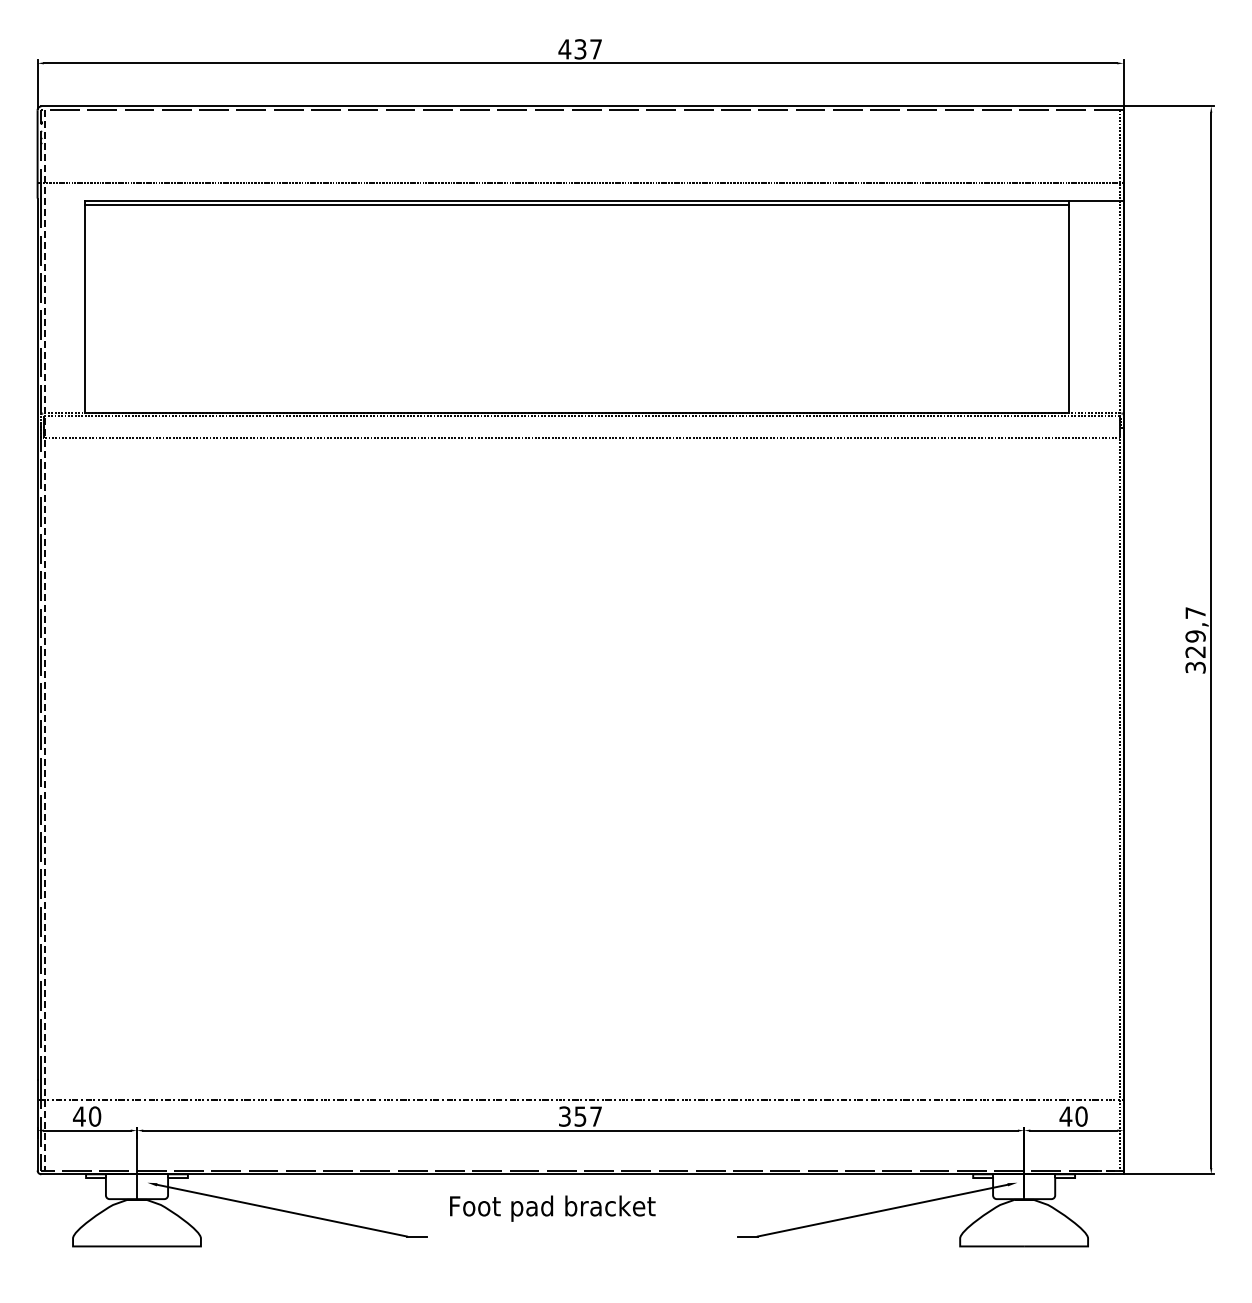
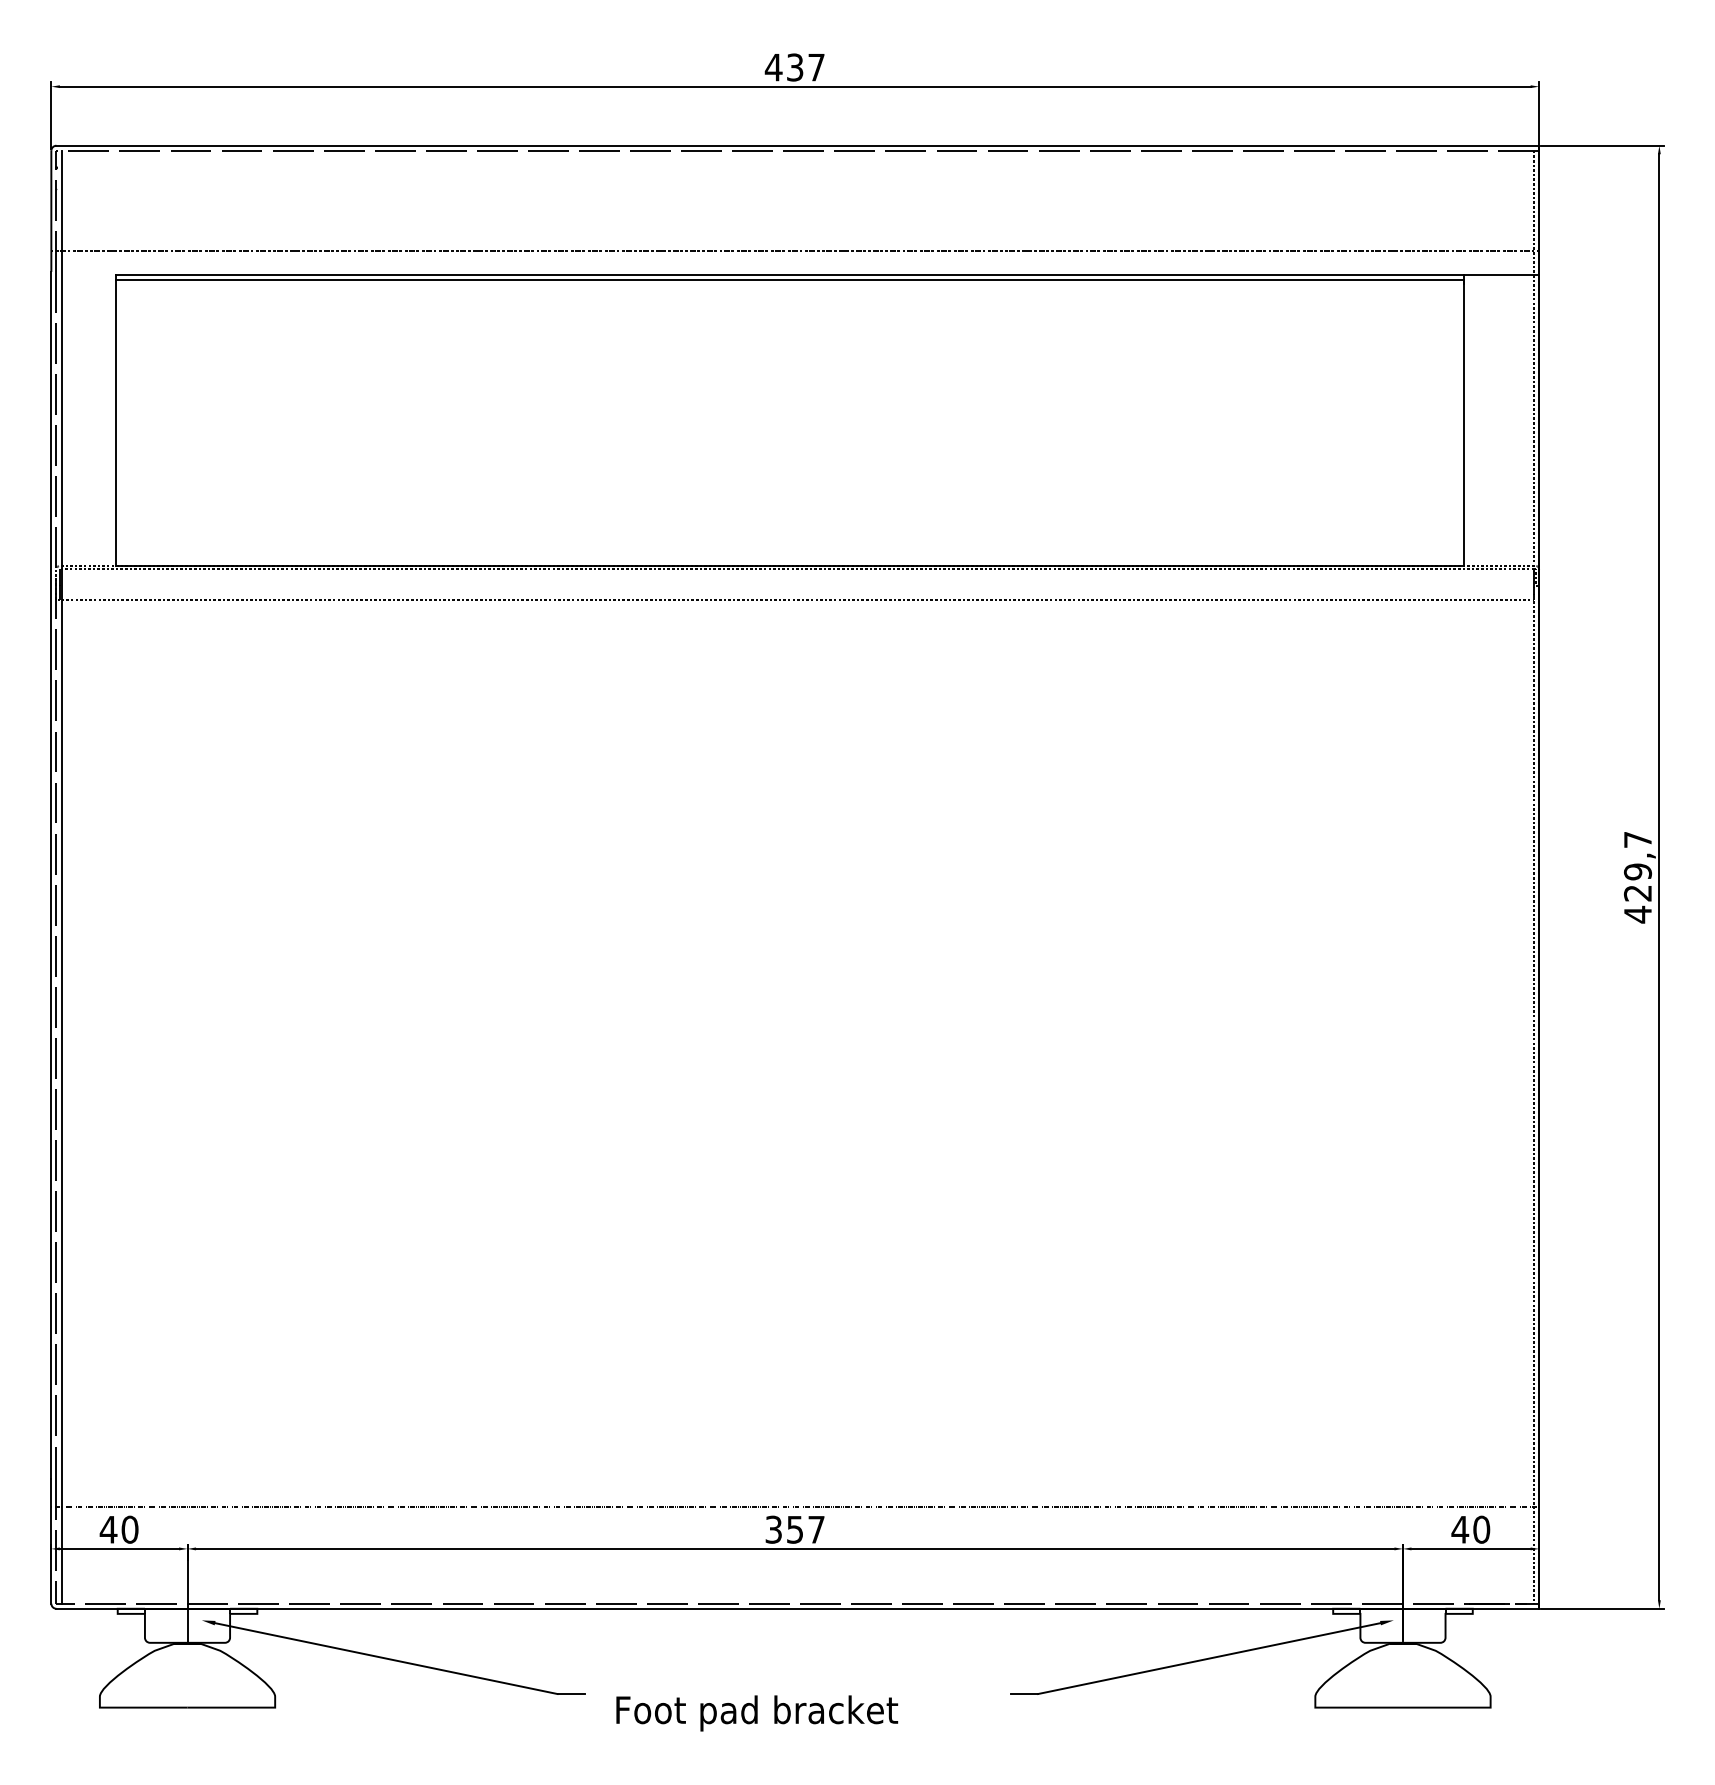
line: (45, 640) -> (62, 877), dashed -> solid
text: (1195, 667) -> (1637, 914), 329,7 -> 429,7
text: (552, 1208) -> (756, 1713), moved

